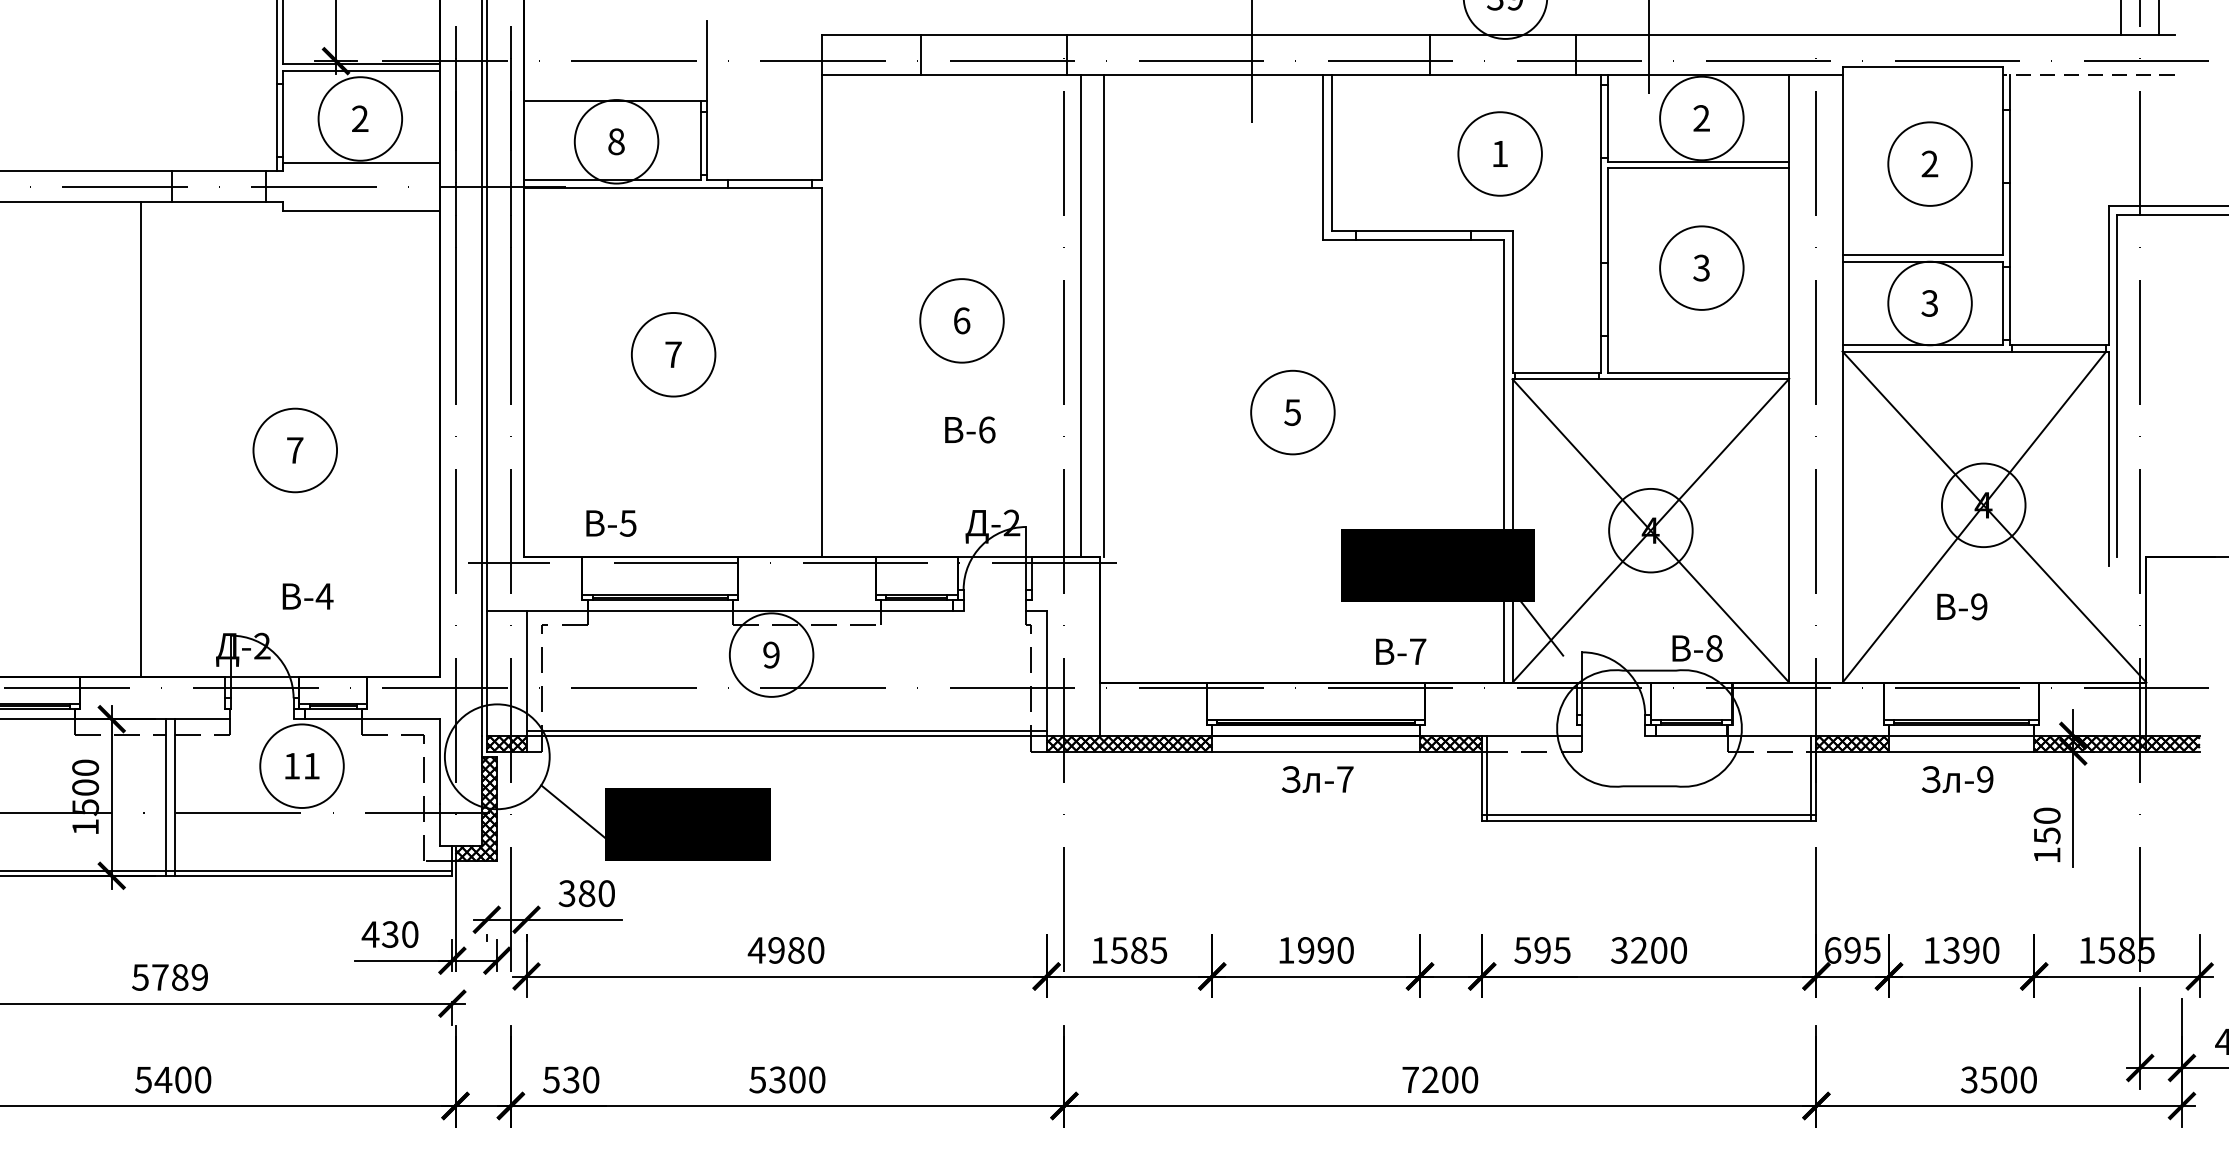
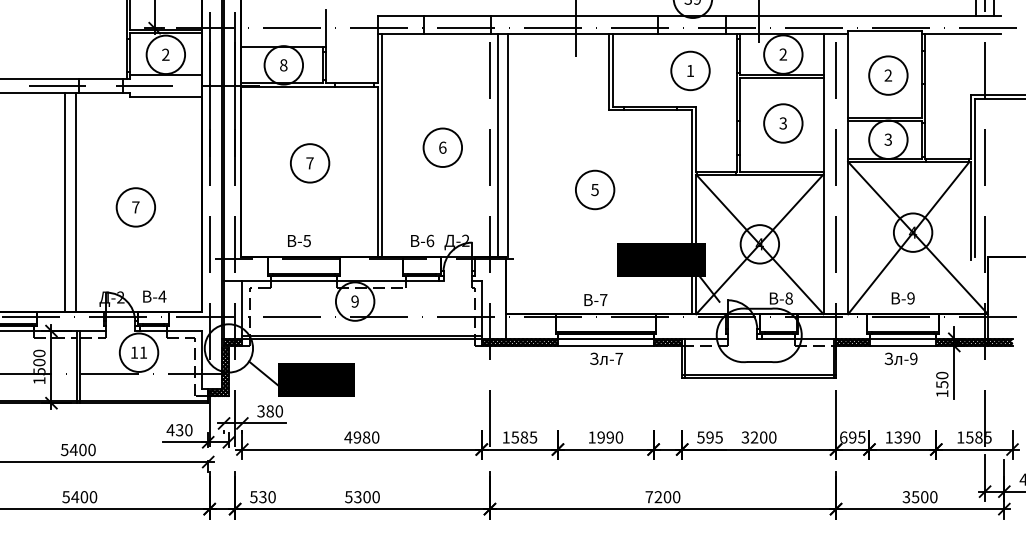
line: (2088, 74) -> (961, 34), dashed -> solid
line: (830, 315) -> (382, 145), added
text: (970, 428) -> (422, 240), moved
line: (163, 439) -> (75, 202), added
text: (611, 524) -> (299, 241), moved
text: (307, 596) -> (154, 296), moved
text: (1960, 607) -> (902, 298), moved
text: (1400, 650) -> (595, 299), moved
text: (179, 978) -> (82, 450), 5789 -> 5400

